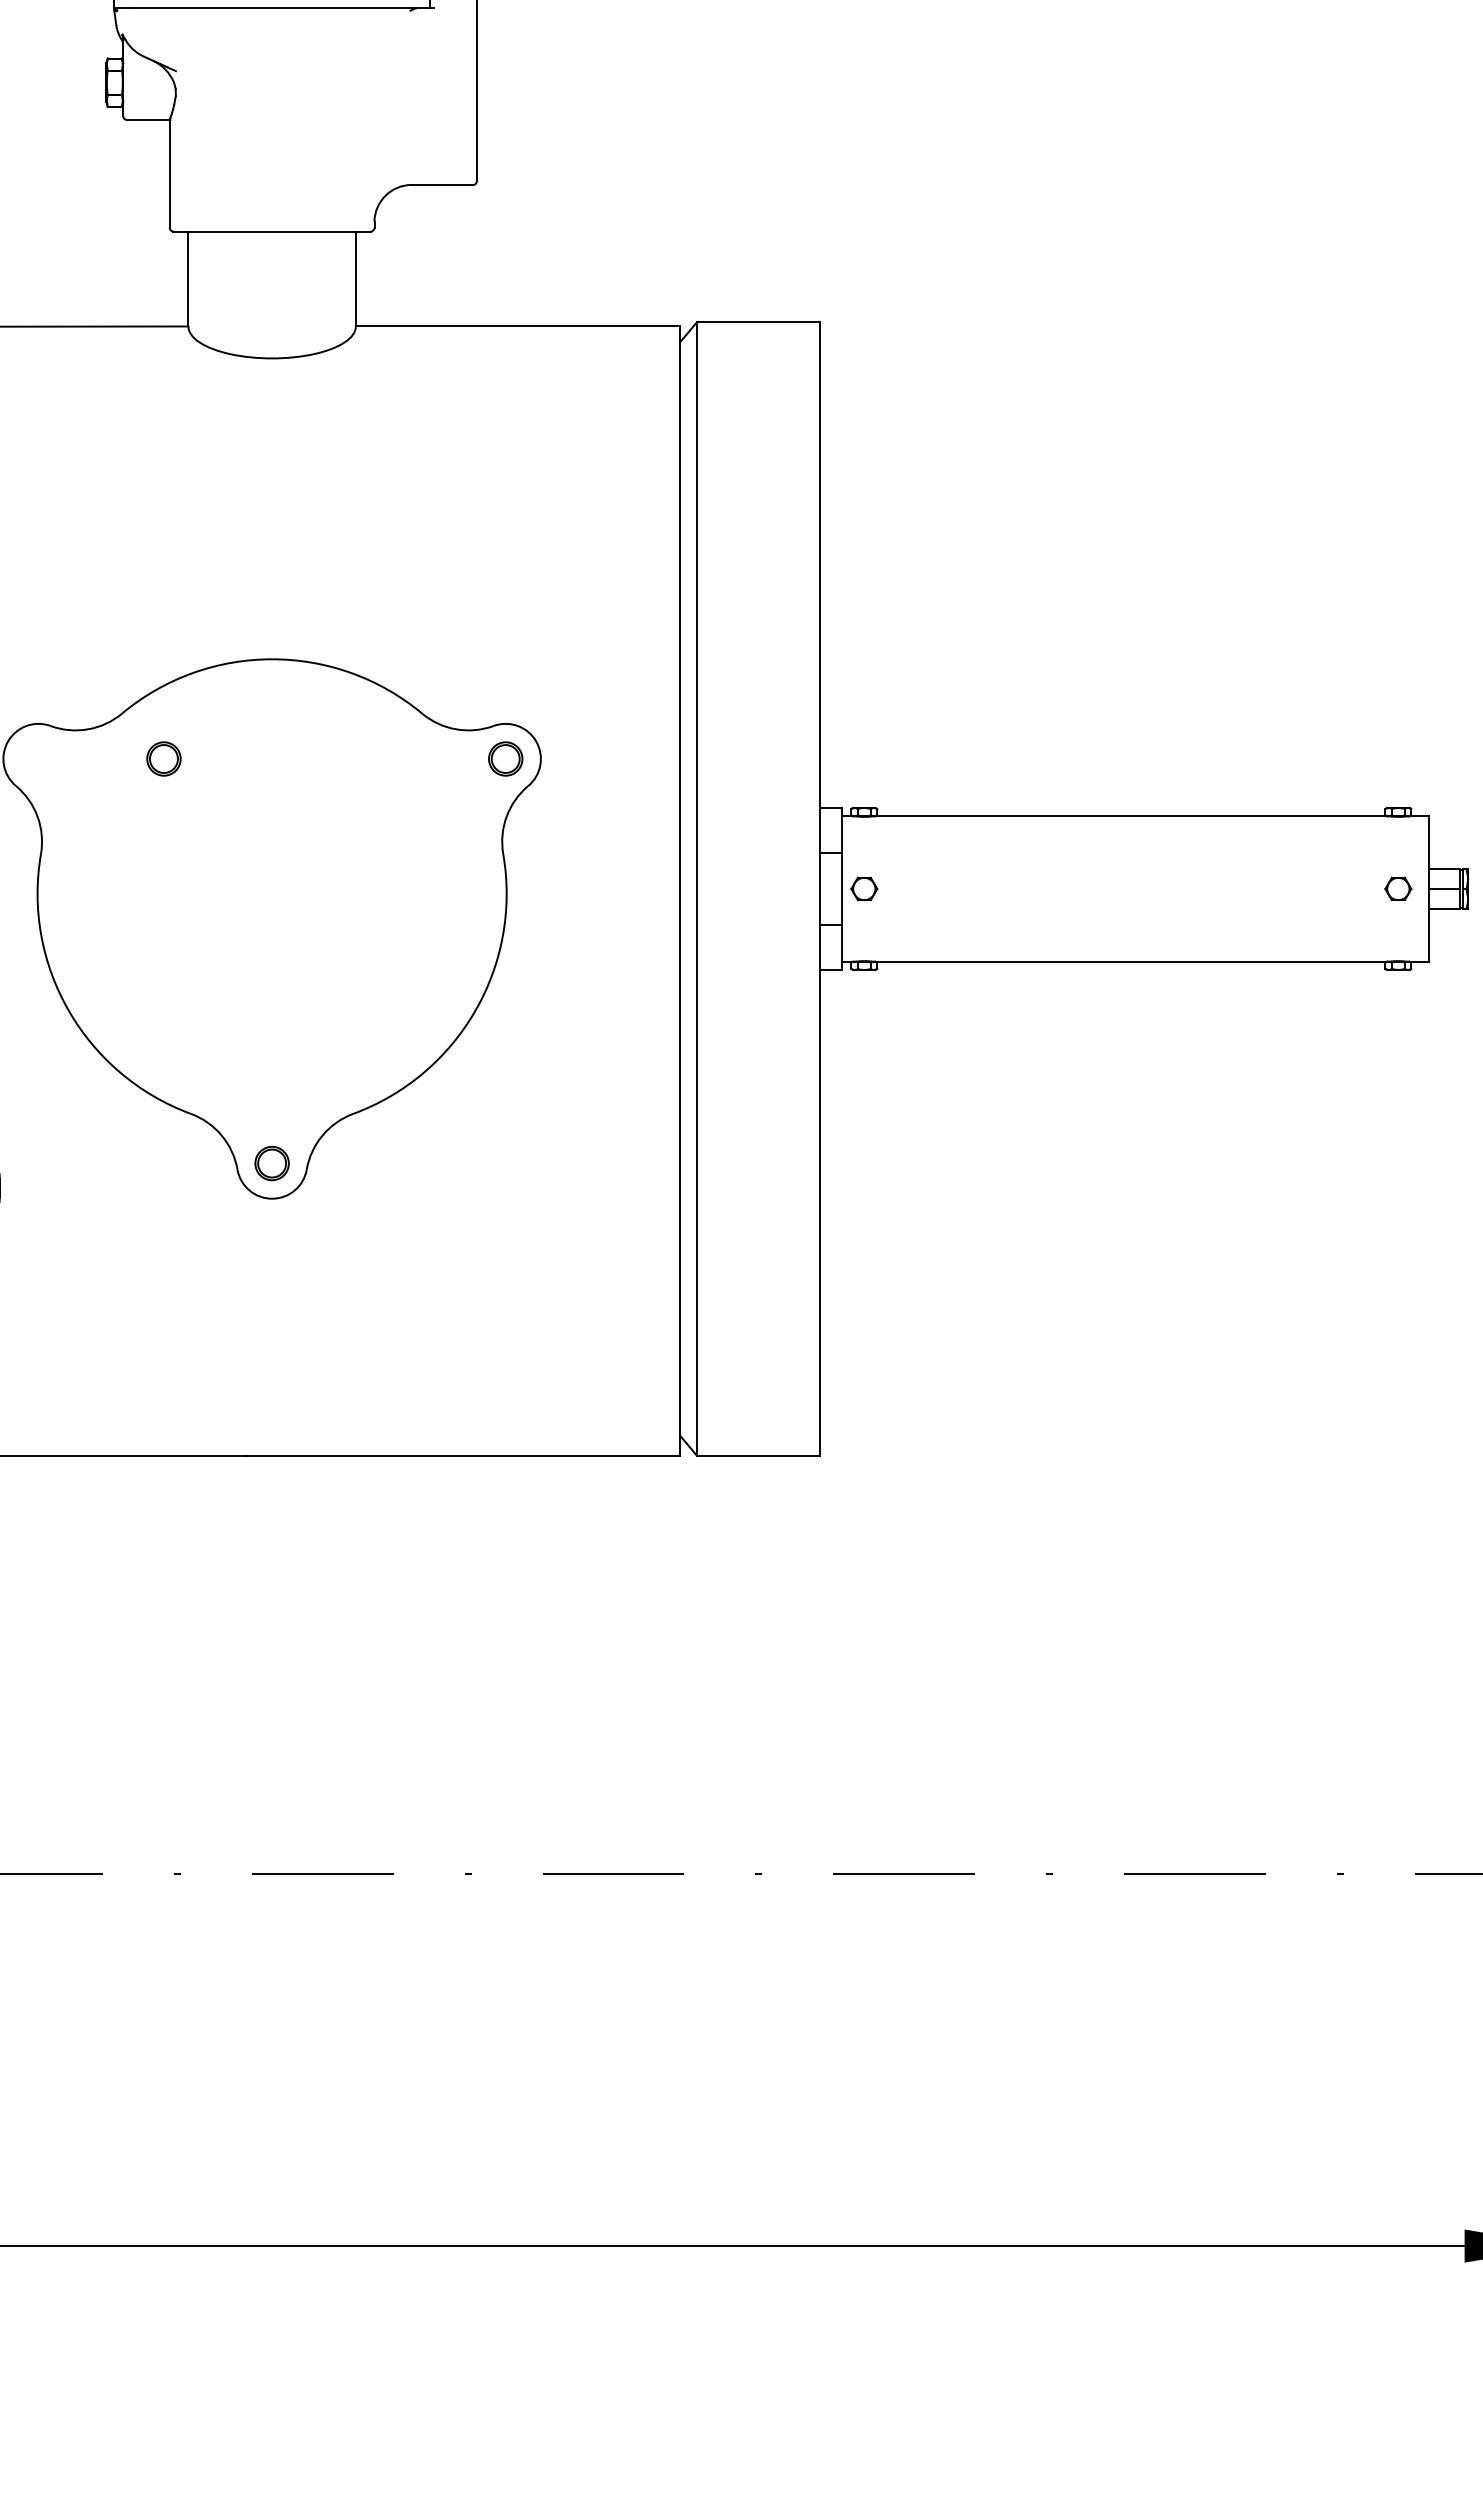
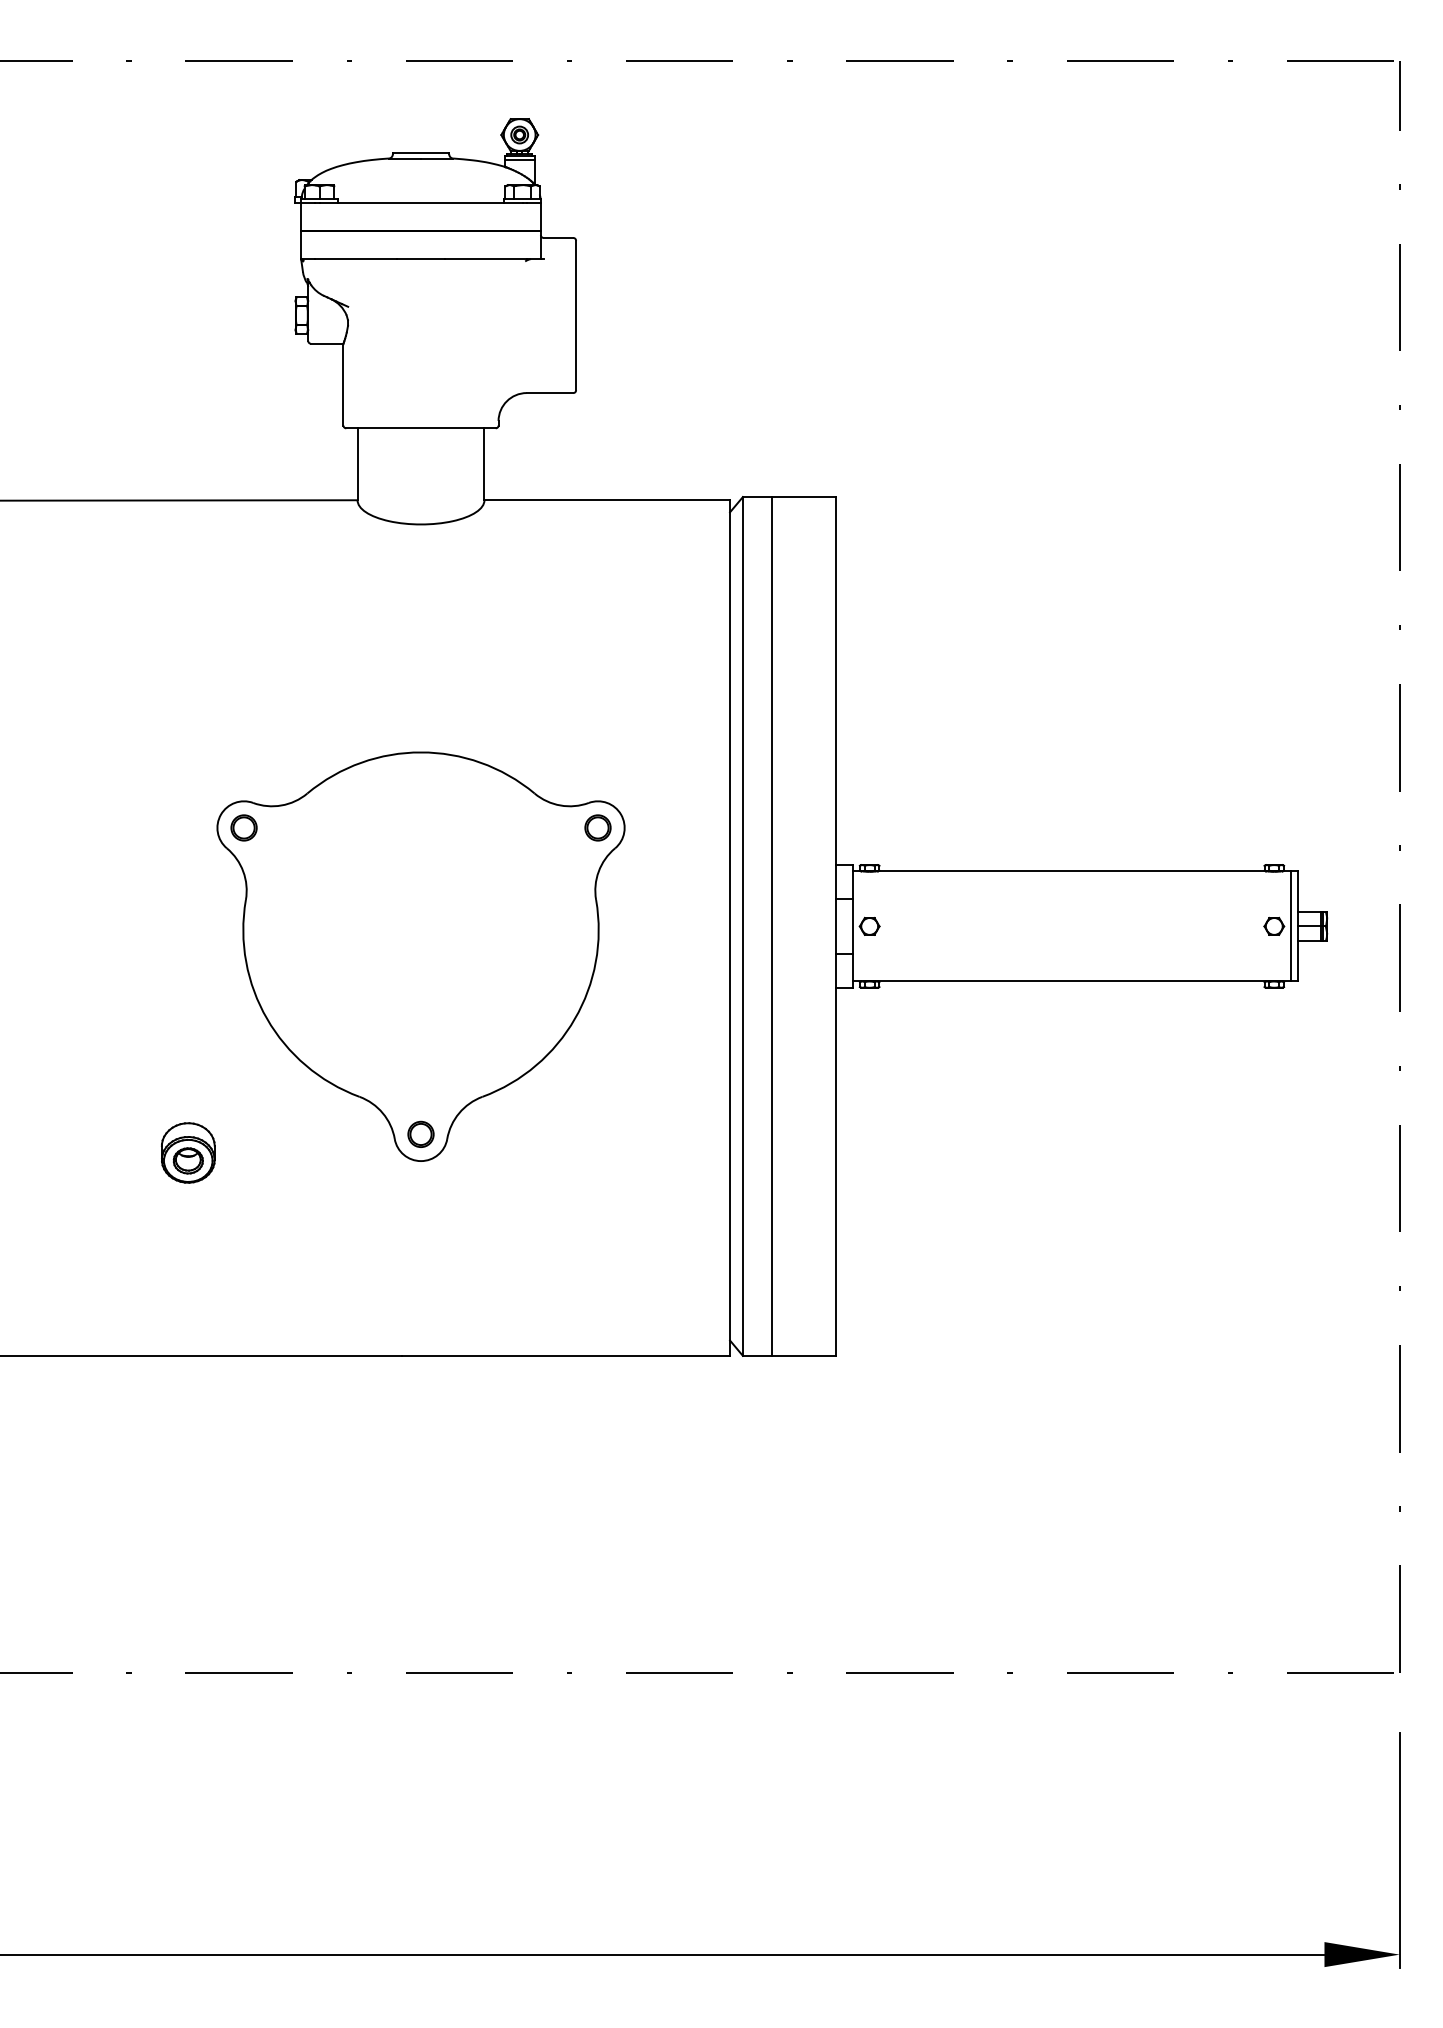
part: (163, 758) -> (243, 827), moved
line: (736, 889) -> (772, 926), added
line: (1421, 889) -> (1291, 926), added

